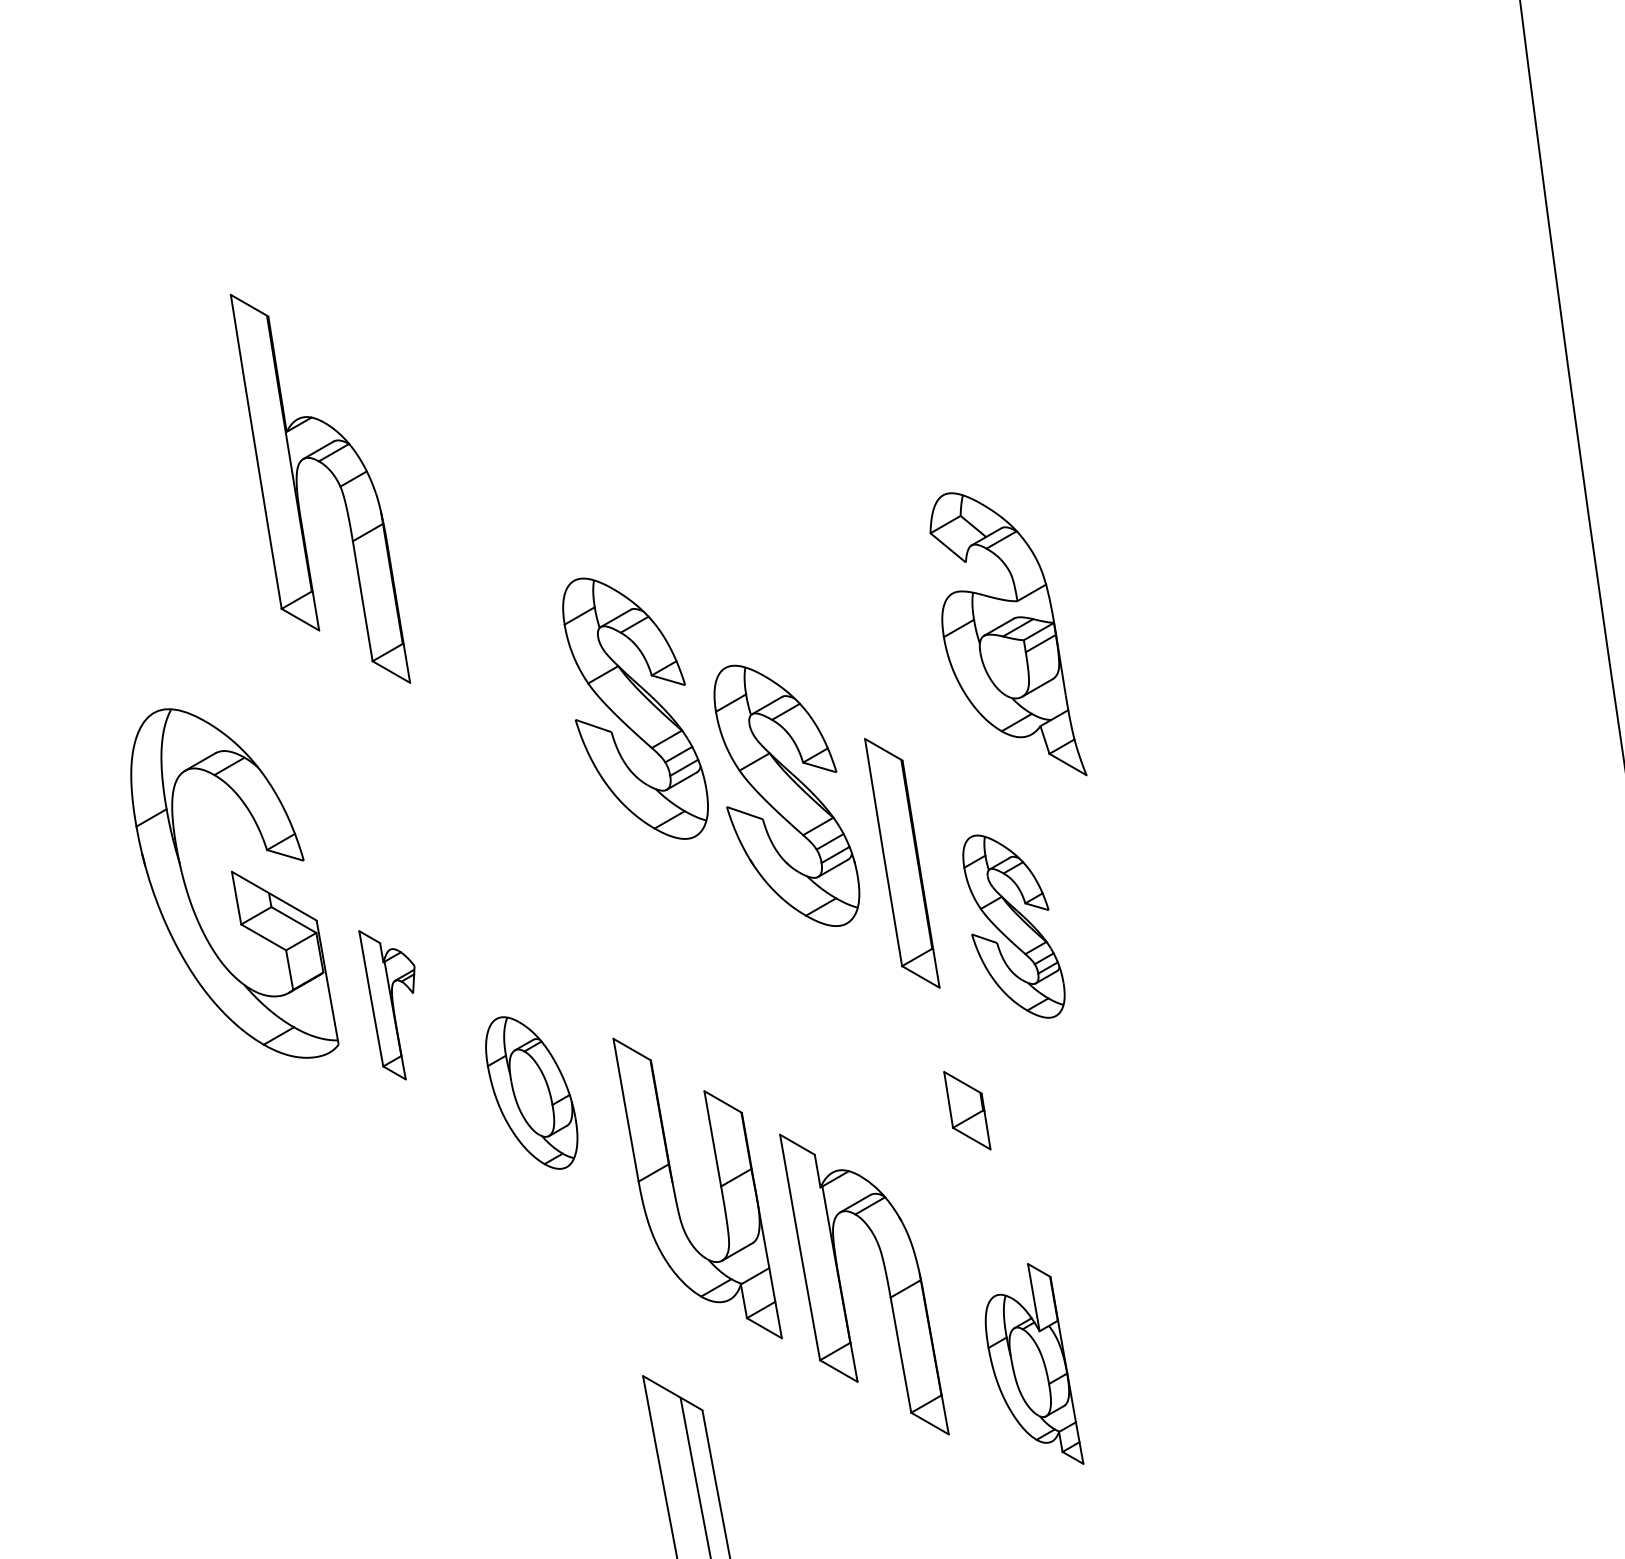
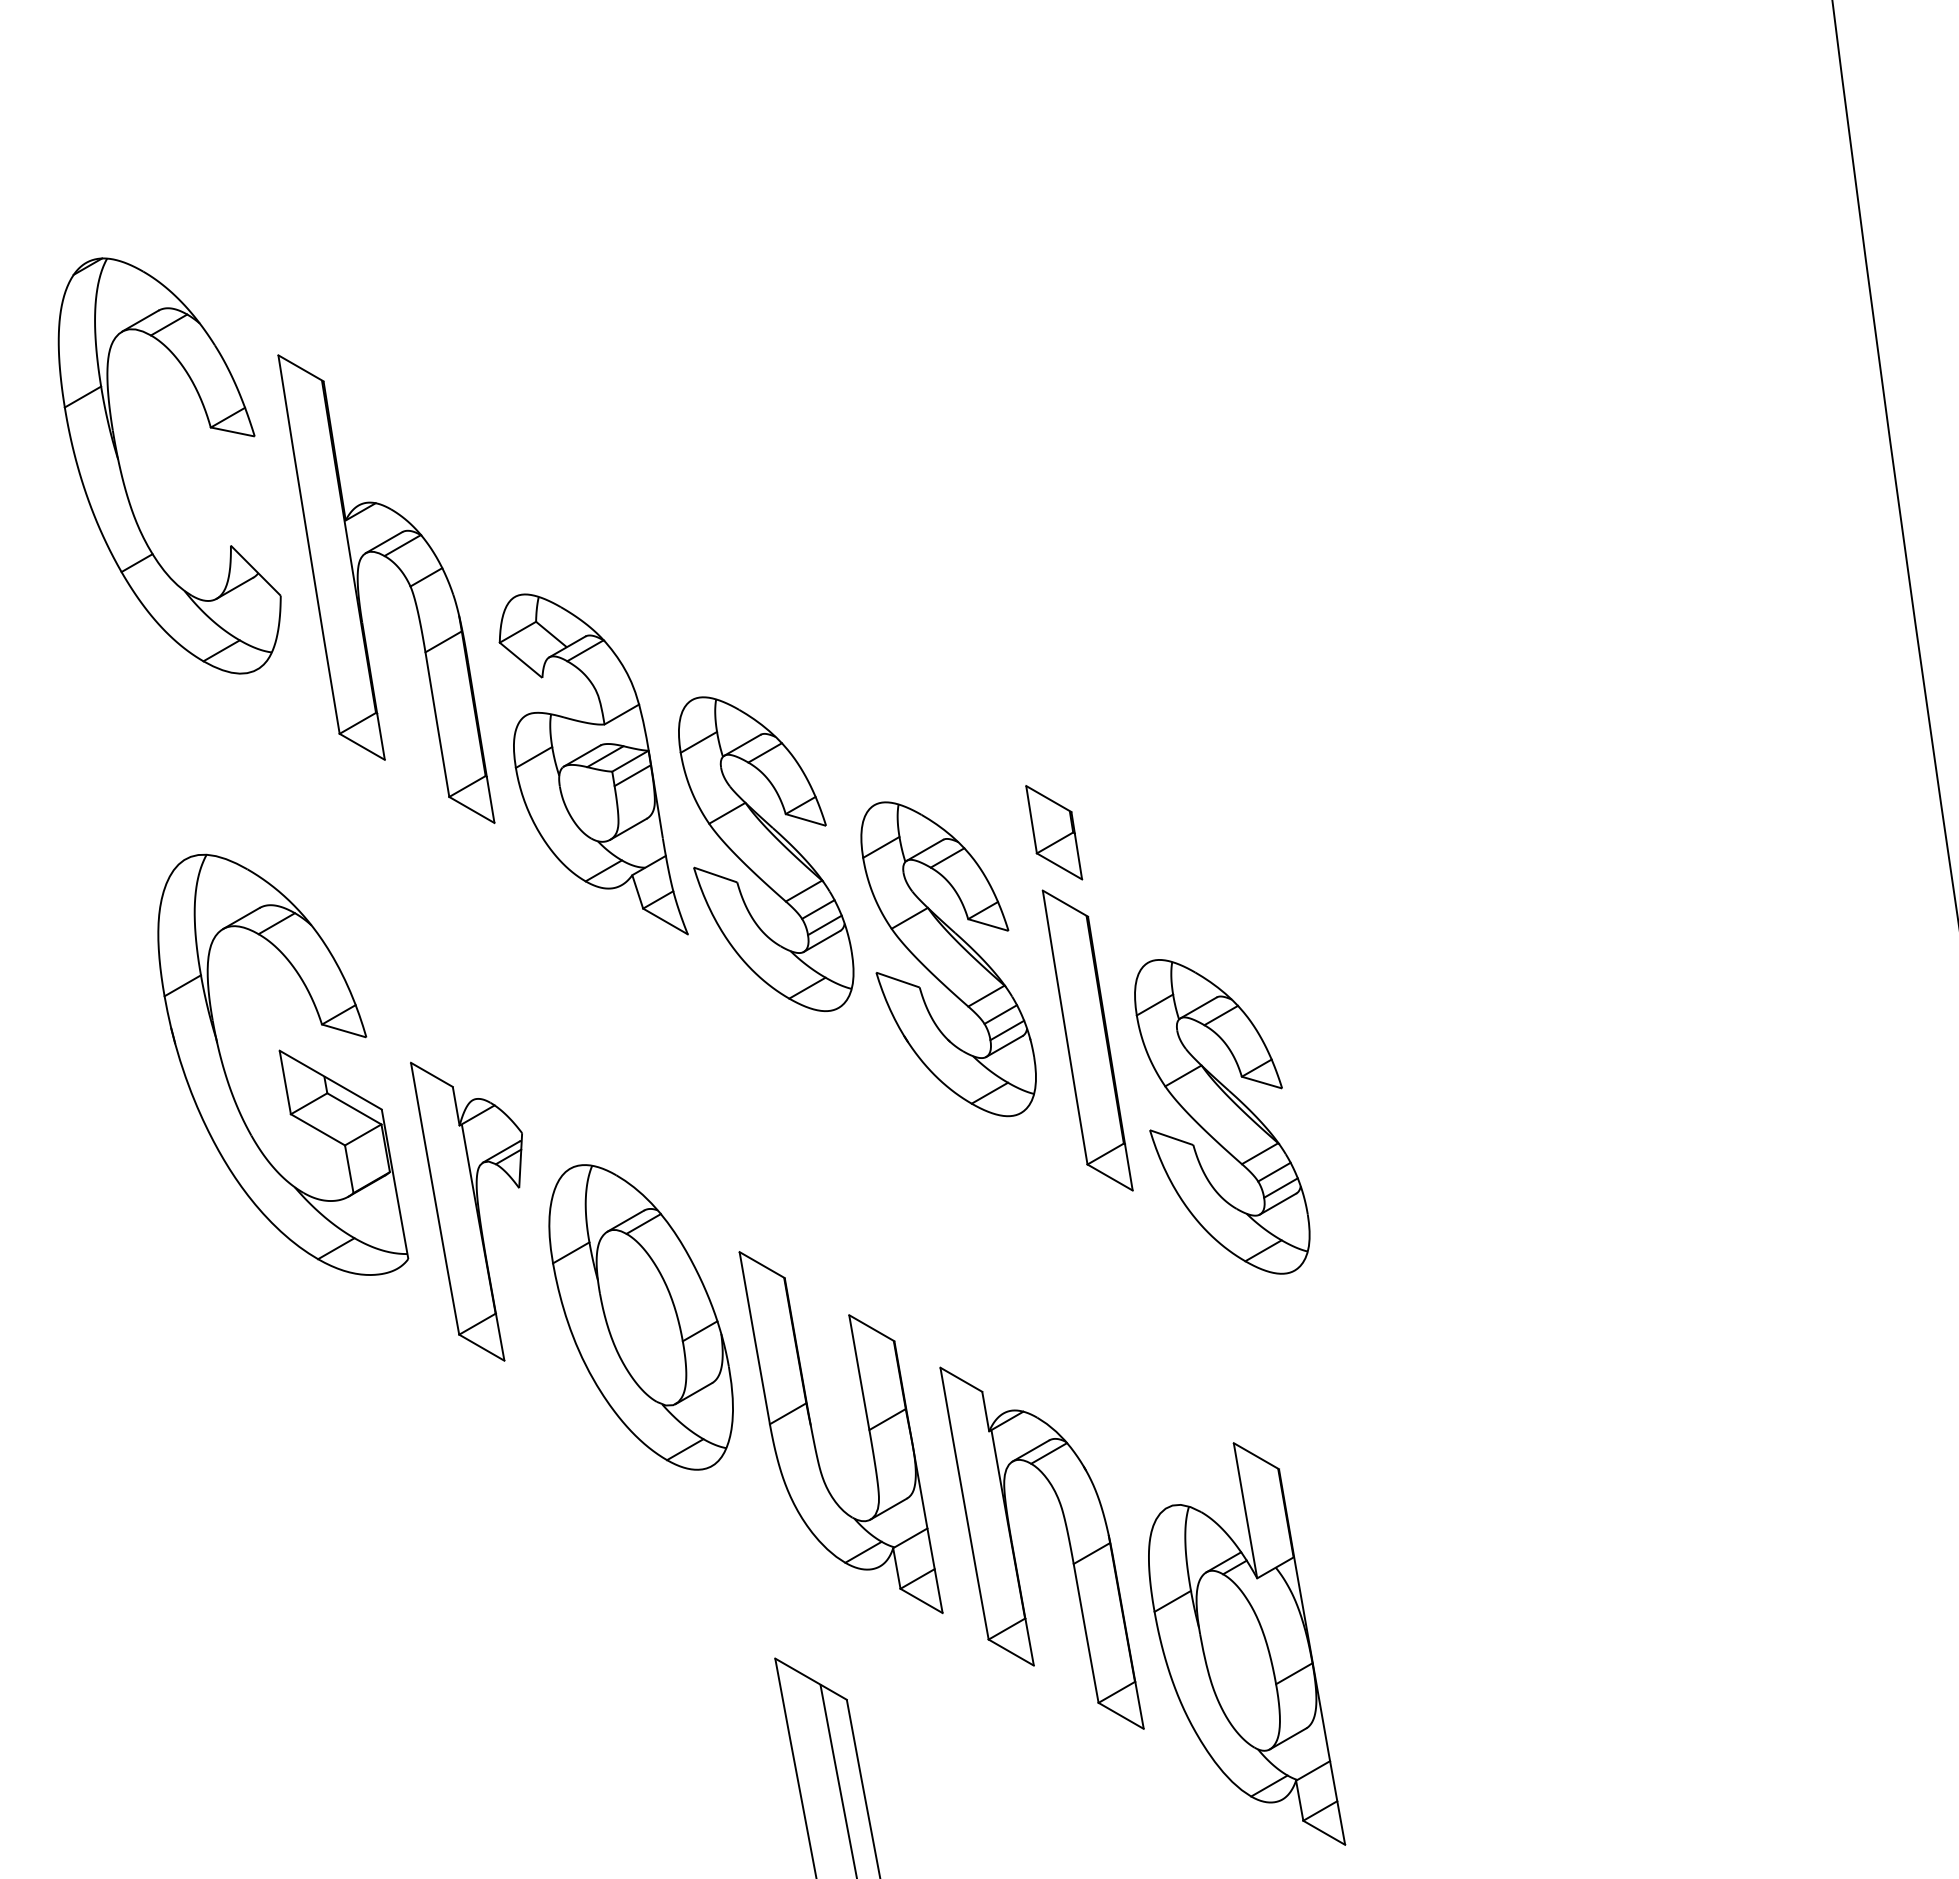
part: (102, 396) -> (123, 477), added
part: (1008, 634) -> (593, 764), moved
part: (1014, 926) -> (1222, 1116), size x1.43
part: (386, 1005) -> (466, 1211), size x1.67
part: (531, 1093) -> (640, 1317), size x1.67
part: (967, 1110) -> (1054, 832), moved
part: (1034, 1363) -> (1247, 1643), size x1.67

